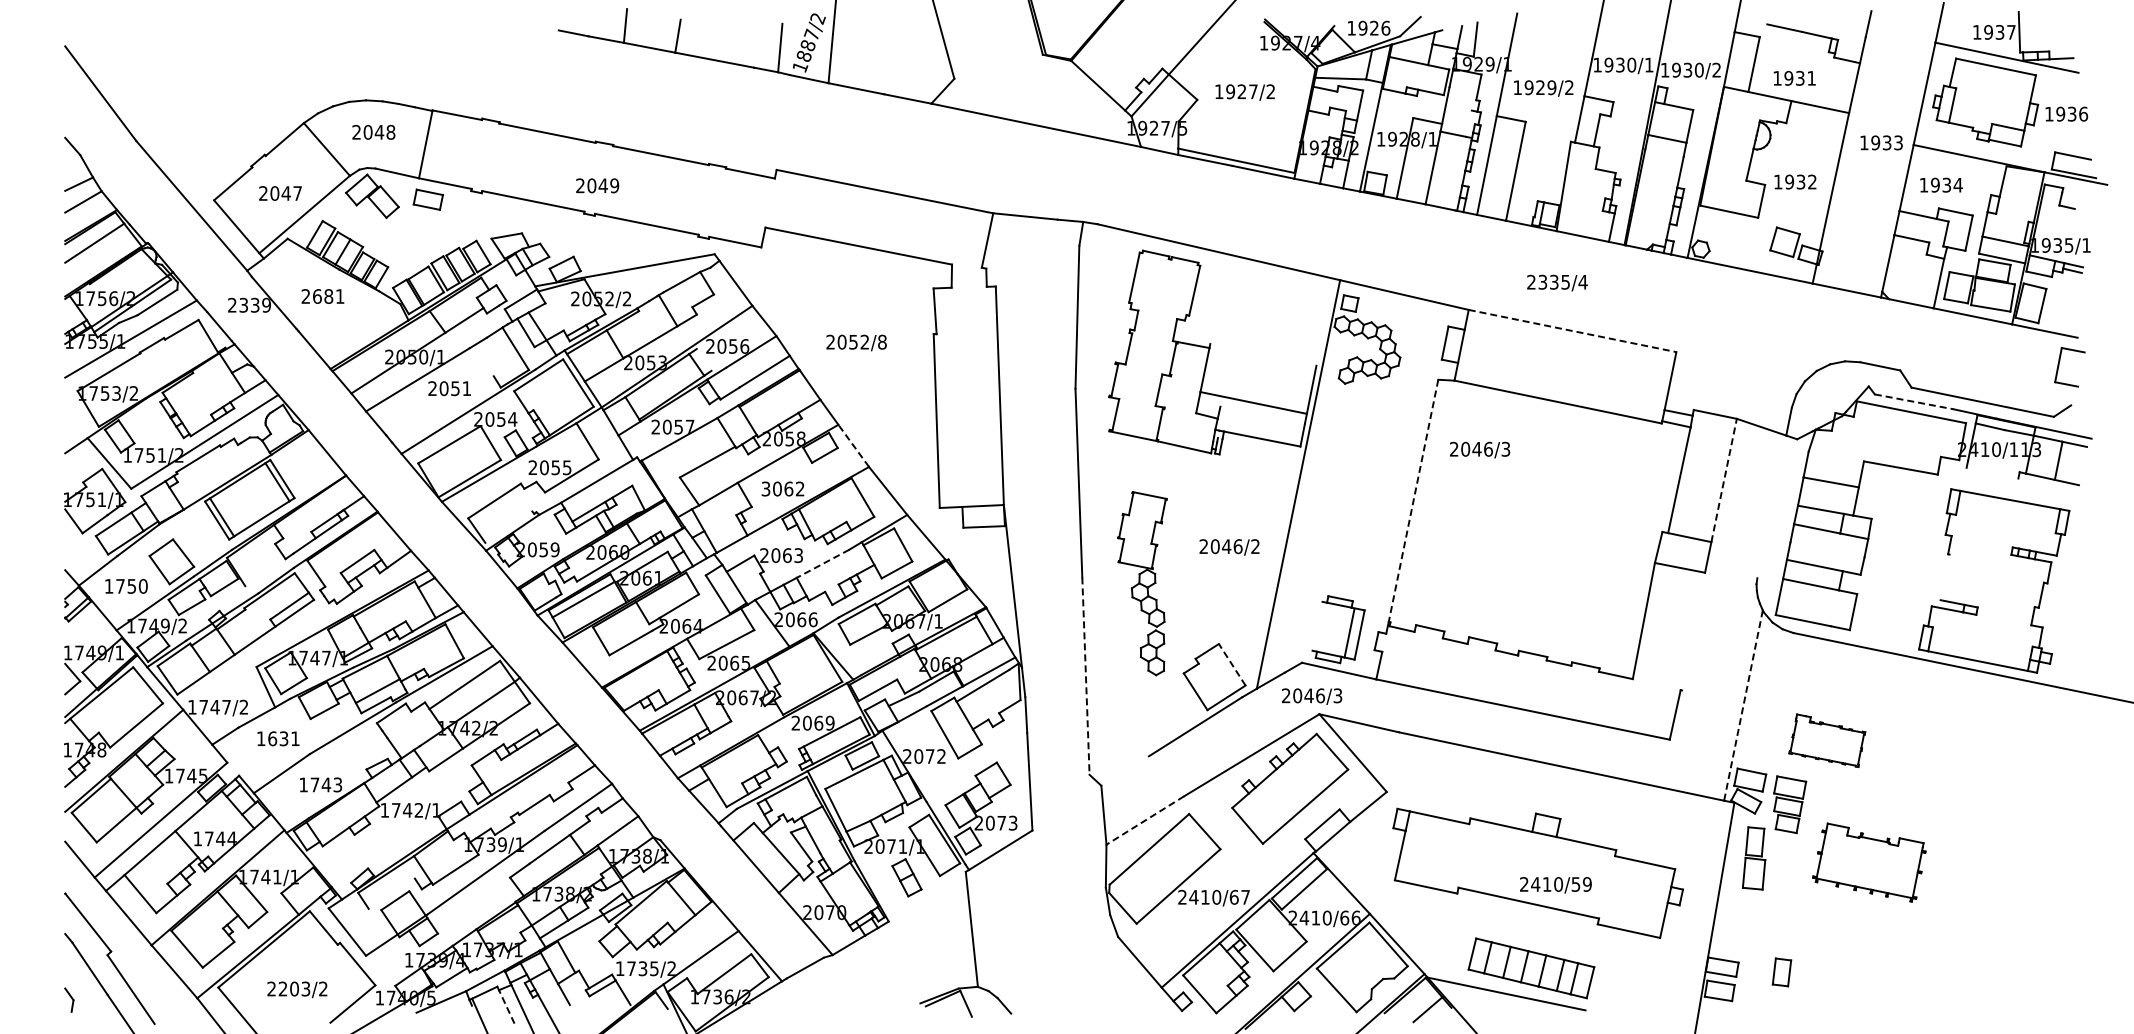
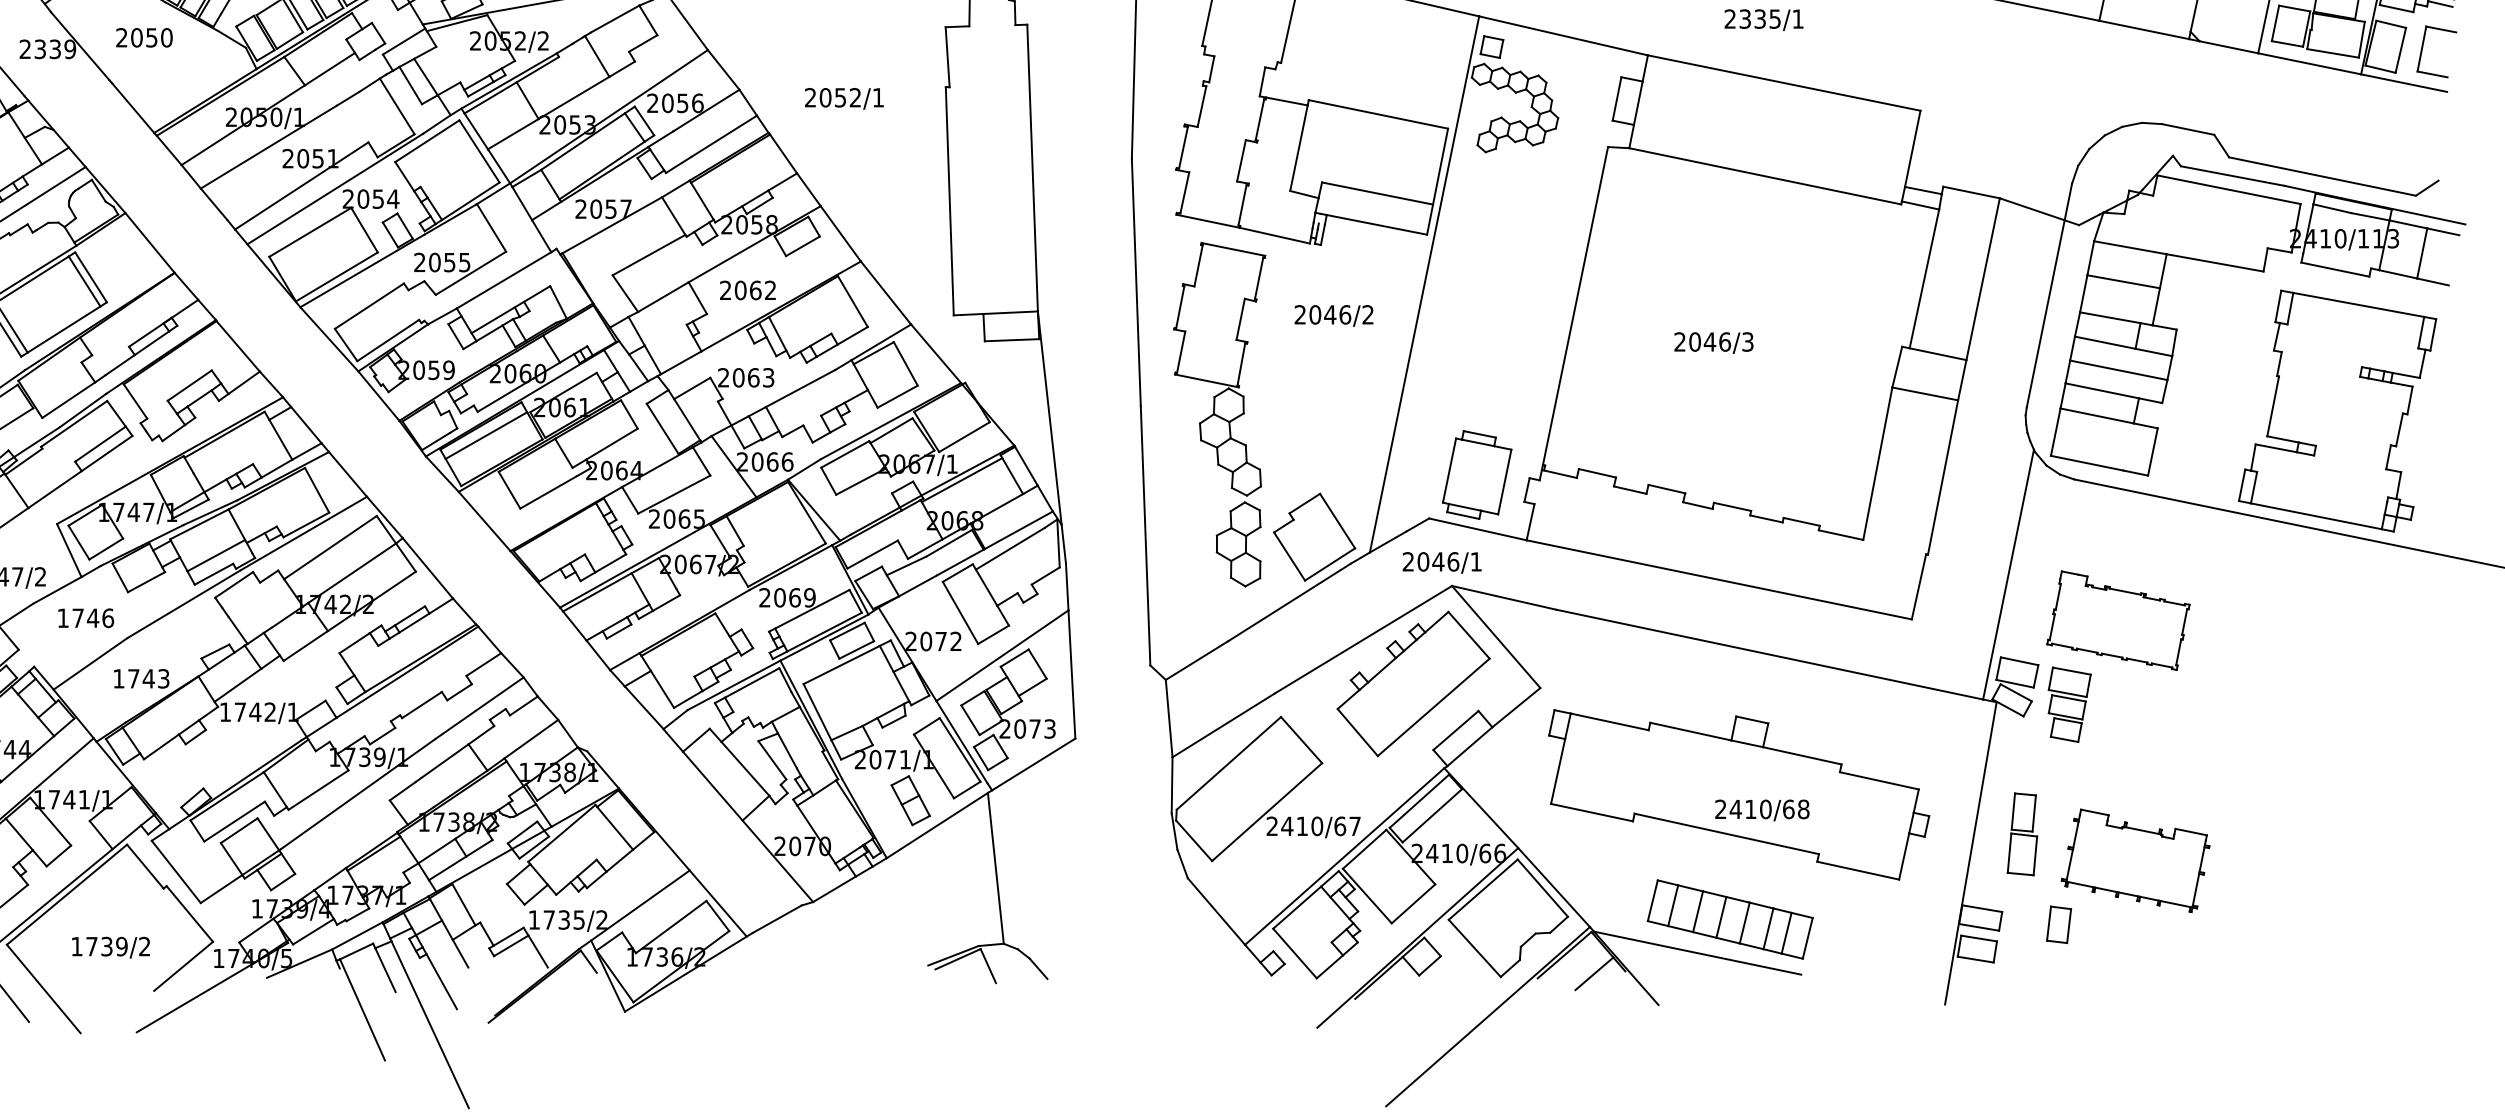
text: (1582, 282) -> (1797, 19), 2335/4 -> 2335/1
text: (328, 296) -> (151, 37), 2681 -> 2050
line: (1572, 331) -> (1784, 83), dashed -> solid
text: (882, 341) -> (878, 96), 2052/8 -> 2052/1
line: (703, 359) -> (643, 120), added
part: (2059, 366) -> (2423, 50), moved
line: (1914, 401) -> (2232, 175), dashed -> solid
line: (1253, 402) -> (1378, 113), moved
line: (442, 409) -> (301, 186), added
line: (1262, 414) -> (1377, 192), added
line: (853, 445) -> (840, 233), dashed -> solid
text: (1480, 449) -> (1714, 342), moved
line: (1835, 456) -> (2129, 247), added
line: (1992, 472) -> (2335, 268), added
line: (1724, 480) -> (1983, 279), dashed -> solid
text: (765, 489) -> (725, 291), 3062 -> 2062
line: (1413, 500) -> (1575, 305), dashed -> solid
line: (1771, 506) -> (2045, 313), added
line: (508, 526) -> (387, 339), added
text: (1229, 547) -> (1333, 316), moved
line: (1827, 549) -> (2118, 369), added
line: (823, 563) -> (801, 388), dashed -> solid
line: (265, 572) -> (68, 399), added
line: (1944, 577) -> (2272, 406), added
part: (1142, 583) -> (1219, 414), size x1.43
line: (1693, 631) -> (1942, 477), added
line: (1349, 632) -> (1449, 469), moved
line: (1232, 664) -> (1337, 520), dashed -> solid
line: (1085, 676) -> (1145, 536), dashed -> solid
text: (1337, 695) -> (1475, 561), 2046/3 -> 2046/1
line: (1743, 706) -> (2008, 575), dashed -> solid
text: (283, 738) -> (92, 617), 1631 -> 1746
part: (1827, 740) -> (2118, 620), size x1.43
line: (976, 766) -> (1001, 654), added
line: (1124, 770) -> (1196, 659), added
line: (1145, 820) -> (1223, 725), dashed -> solid
part: (1753, 858) -> (2021, 834), moved
part: (1869, 862) -> (2135, 860), moved
text: (1581, 884) -> (1795, 809), 2410/59 -> 2410/68
line: (391, 893) -> (234, 821), added
line: (926, 896) -> (936, 825), added
text: (288, 988) -> (99, 945), 2203/2 -> 1739/2
line: (506, 1006) -> (385, 969), dashed -> solid

